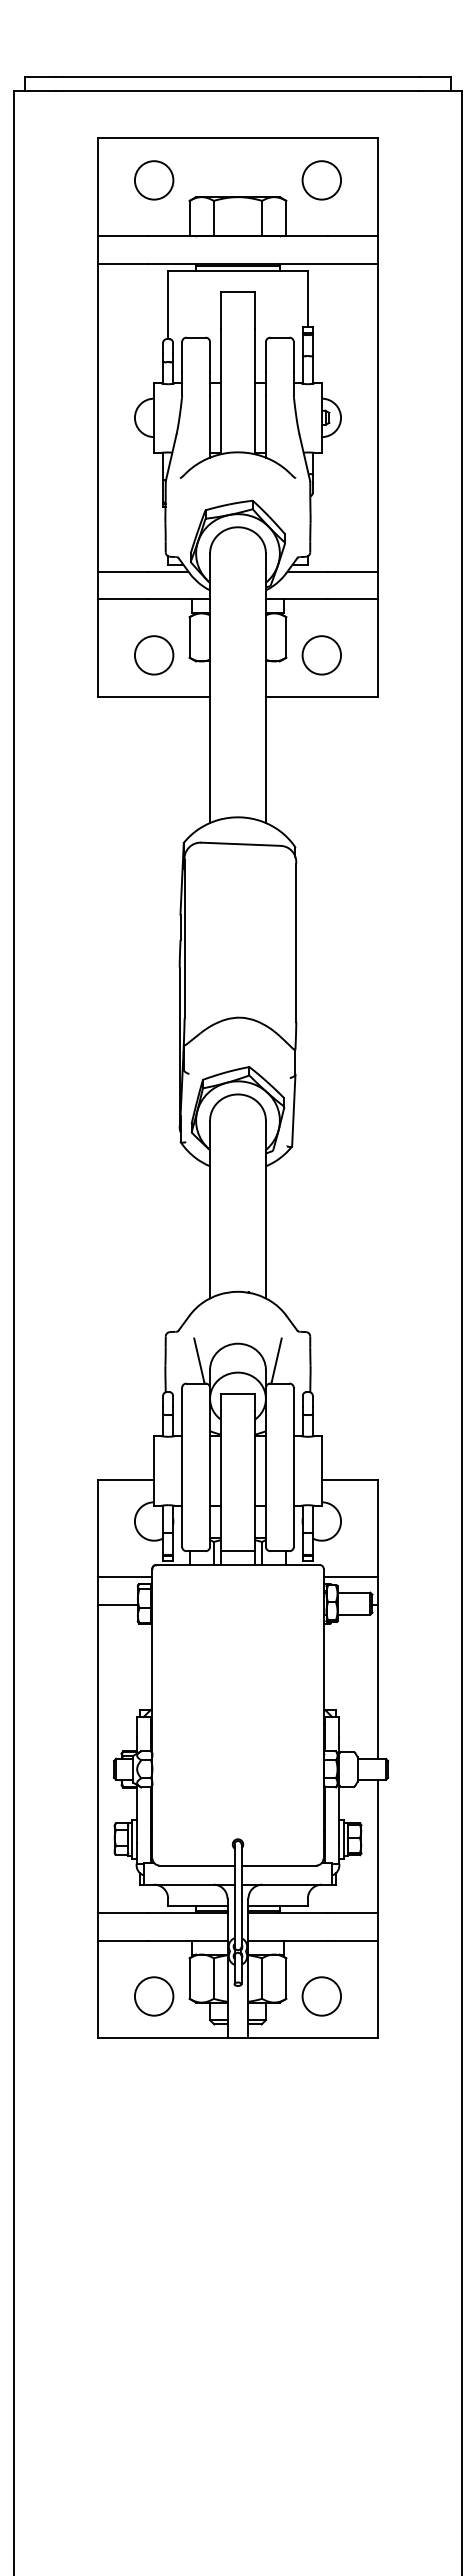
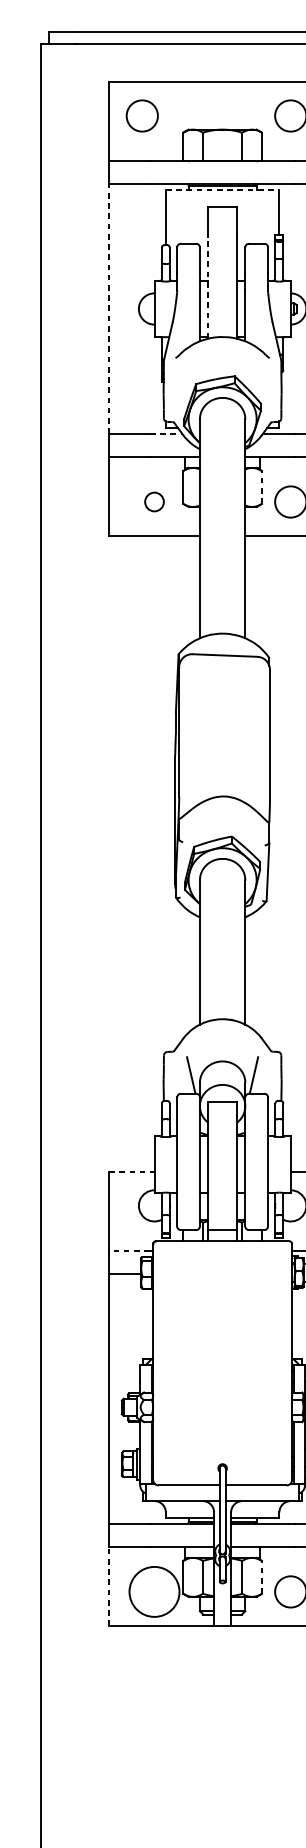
circle: (154, 180) -> (142, 116), moved
line: (238, 271) -> (223, 190), solid -> dashed
line: (220, 391) -> (208, 287), solid -> dashed
line: (98, 417) -> (109, 308), solid -> dashed
line: (168, 571) -> (166, 433), solid -> dashed
line: (286, 636) -> (262, 486), solid -> dashed
circle: (153, 655) -> (153, 502), size x0.6
line: (126, 1479) -> (132, 1171), solid -> dashed
line: (122, 1577) -> (128, 1251), solid -> dashed
line: (286, 1978) -> (262, 1577), solid -> dashed
line: (98, 1989) -> (109, 1586), solid -> dashed
circle: (153, 1996) -> (153, 1591), size x1.6

